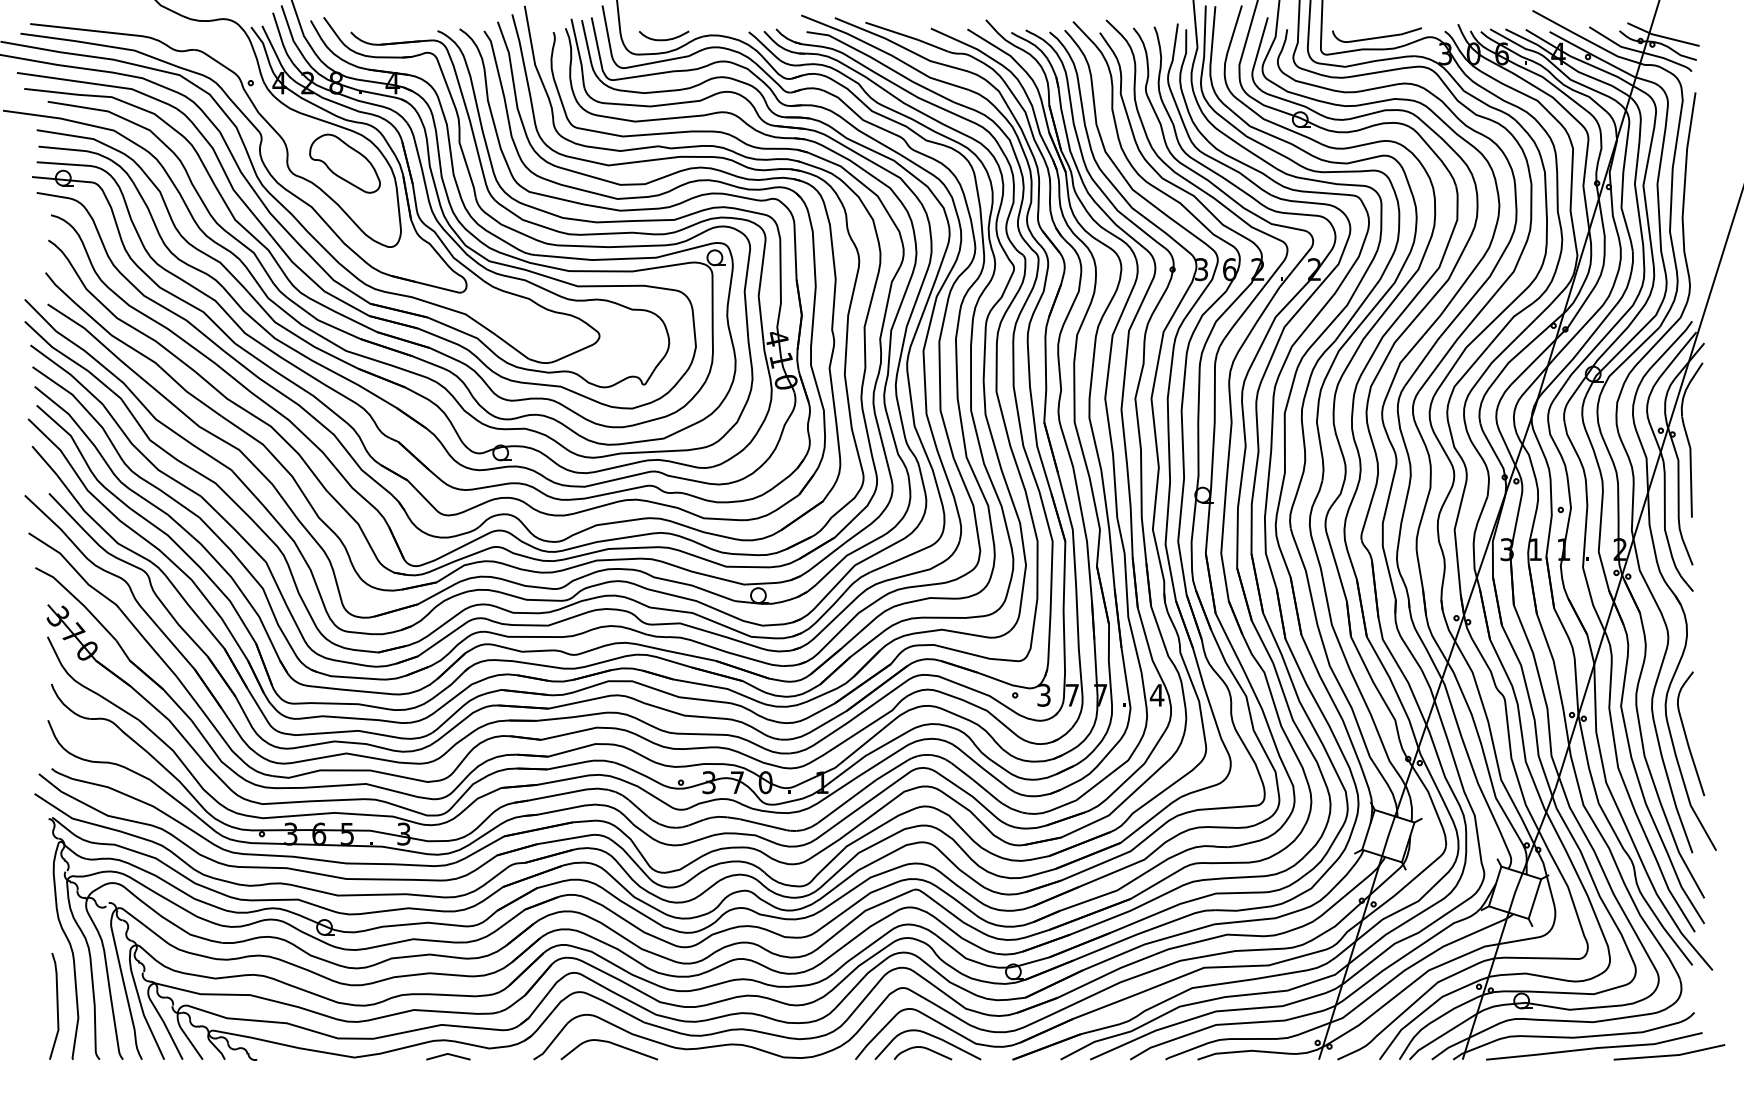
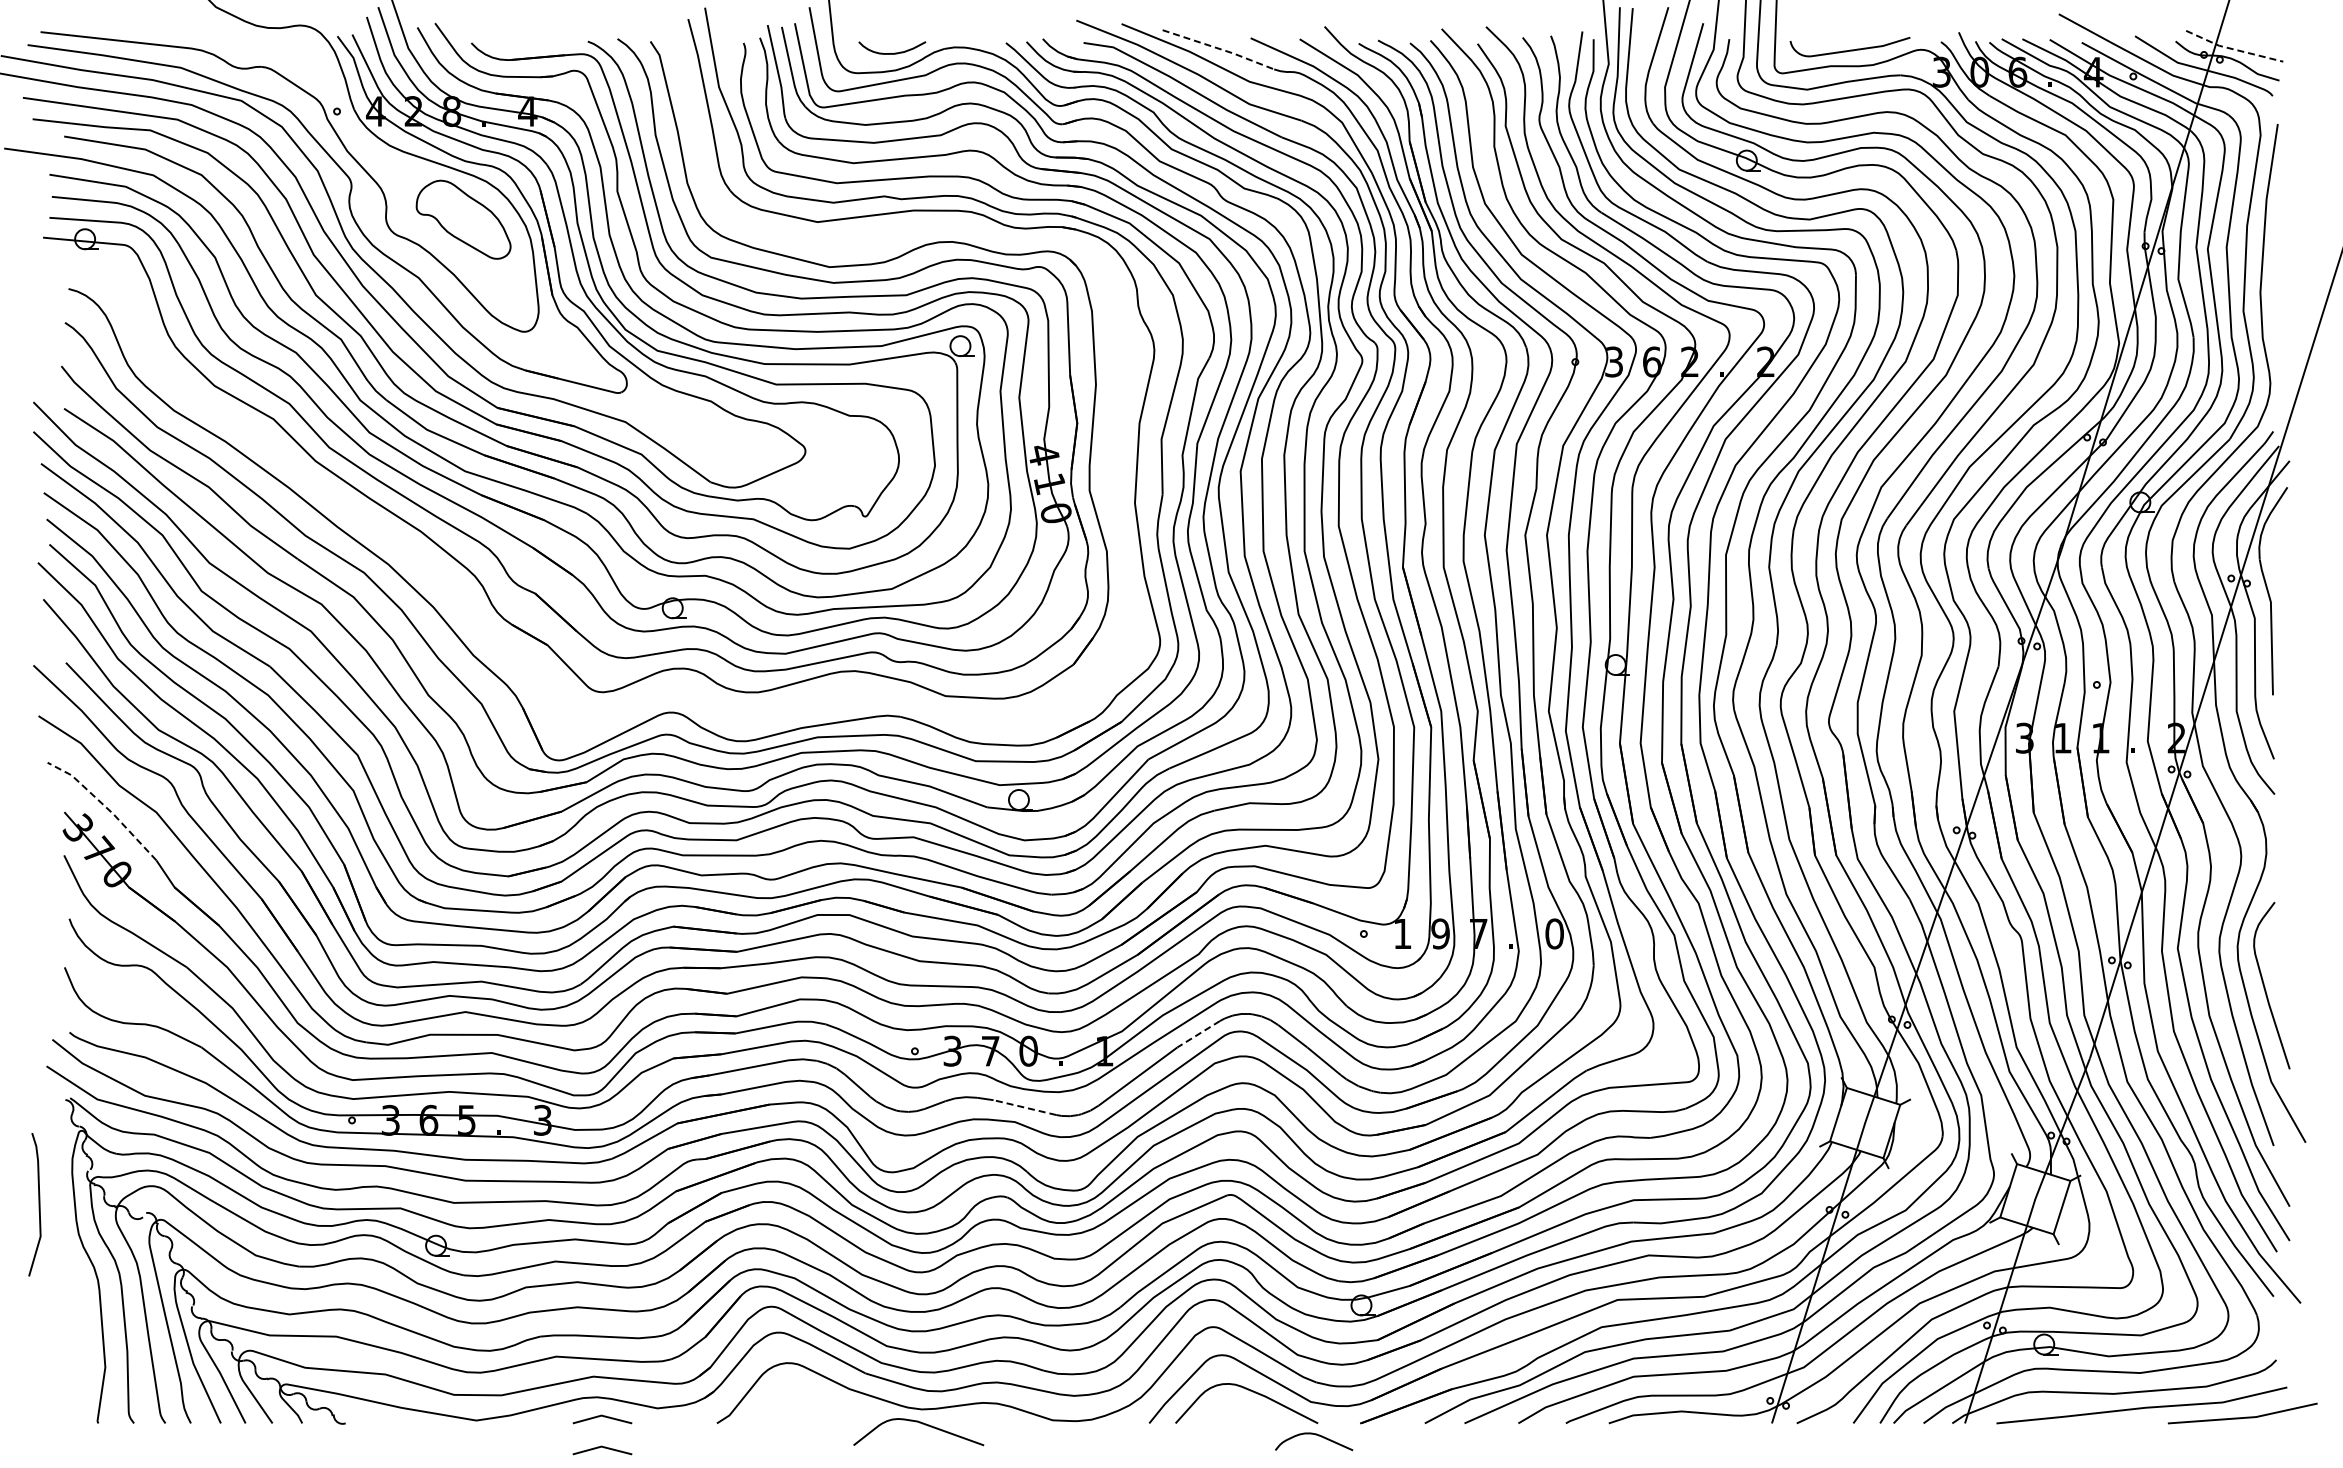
line: (907, 36) -> (1219, 48), solid -> dashed
line: (1662, 36) -> (2233, 49), solid -> dashed
part: (541, 159) -> (727, 213), removed
line: (78, 600) -> (105, 806), solid -> dashed
text: (1043, 695) -> (1402, 933), 3 -> 1
text: (1072, 695) -> (1440, 933), 7 -> 9
text: (1157, 695) -> (1554, 933), 4 -> 0
line: (892, 770) -> (1198, 1034), solid -> dashed
line: (762, 824) -> (1024, 1107), solid -> dashed
line: (56, 1006) -> (38, 1204), moved
curve: (612, 1044) -> (922, 1424), moved
curve: (924, 1048) -> (1315, 1435), moved
line: (449, 1078) -> (604, 1448), added

